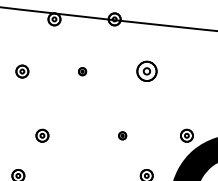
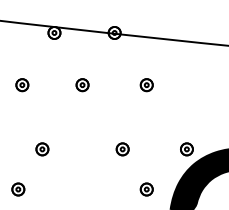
part: (82, 71) -> (82, 85), size x1.67
part: (146, 71) -> (146, 85), size x0.62
part: (122, 135) -> (122, 149), size x1.67

